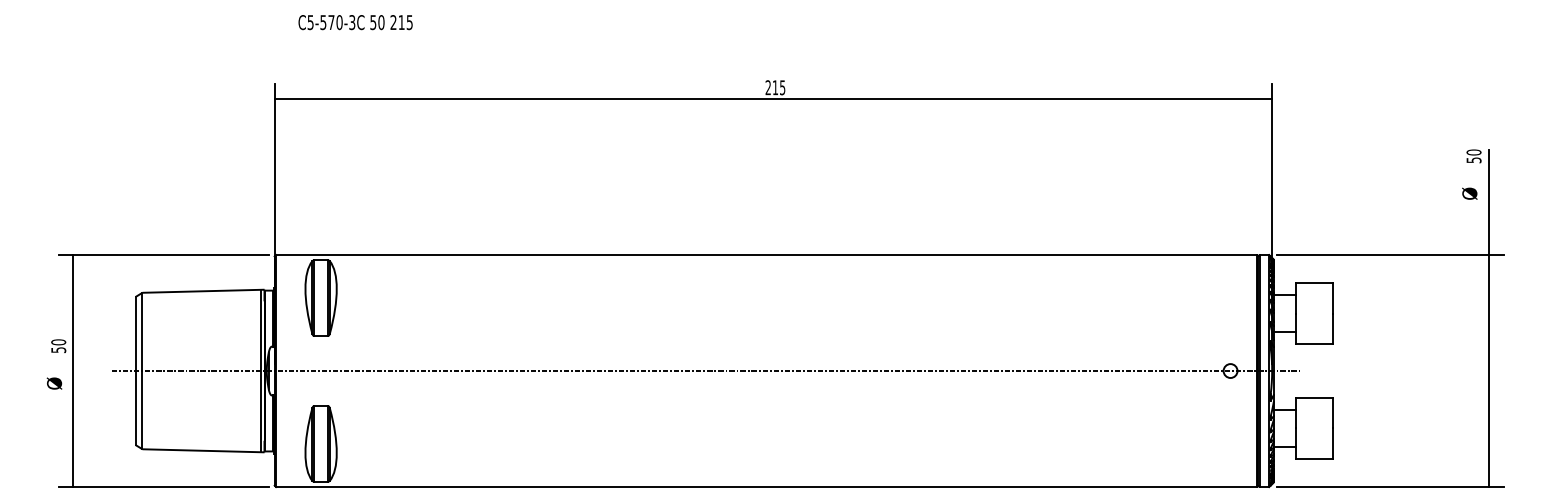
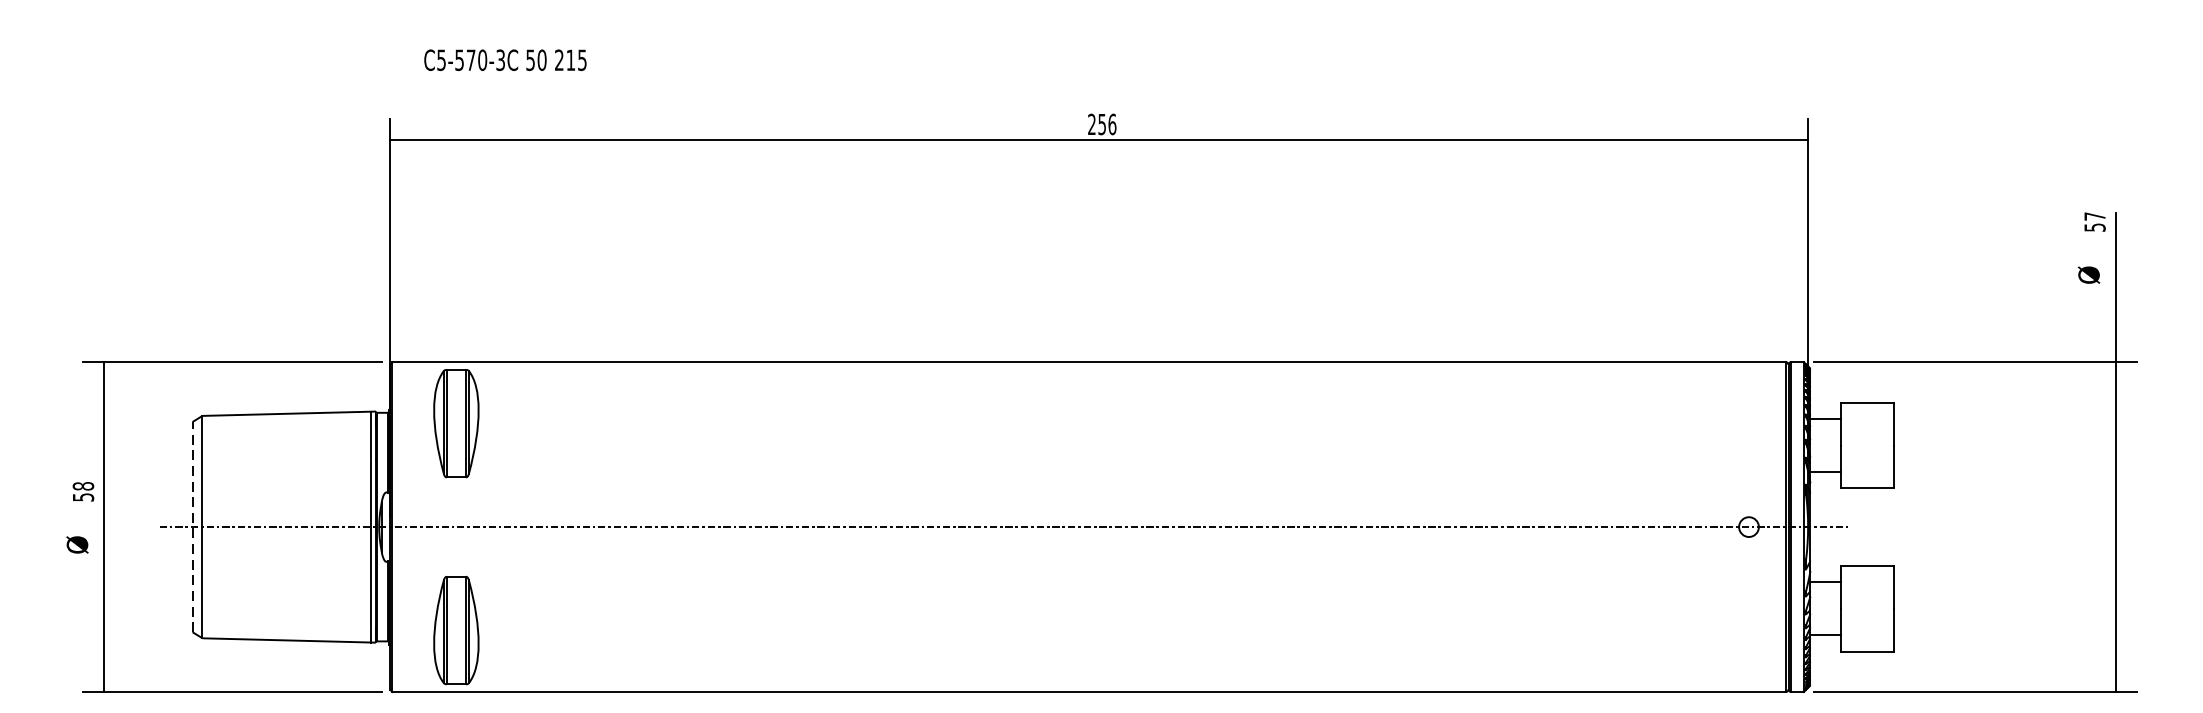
text: (355, 22) -> (505, 60), moved
text: (778, 87) -> (1106, 124), 215 -> 256
text: (1473, 152) -> (2094, 216), 50 -> 57
text: (58, 342) -> (83, 486), 50 -> 58
line: (135, 371) -> (192, 527), solid -> dashed

